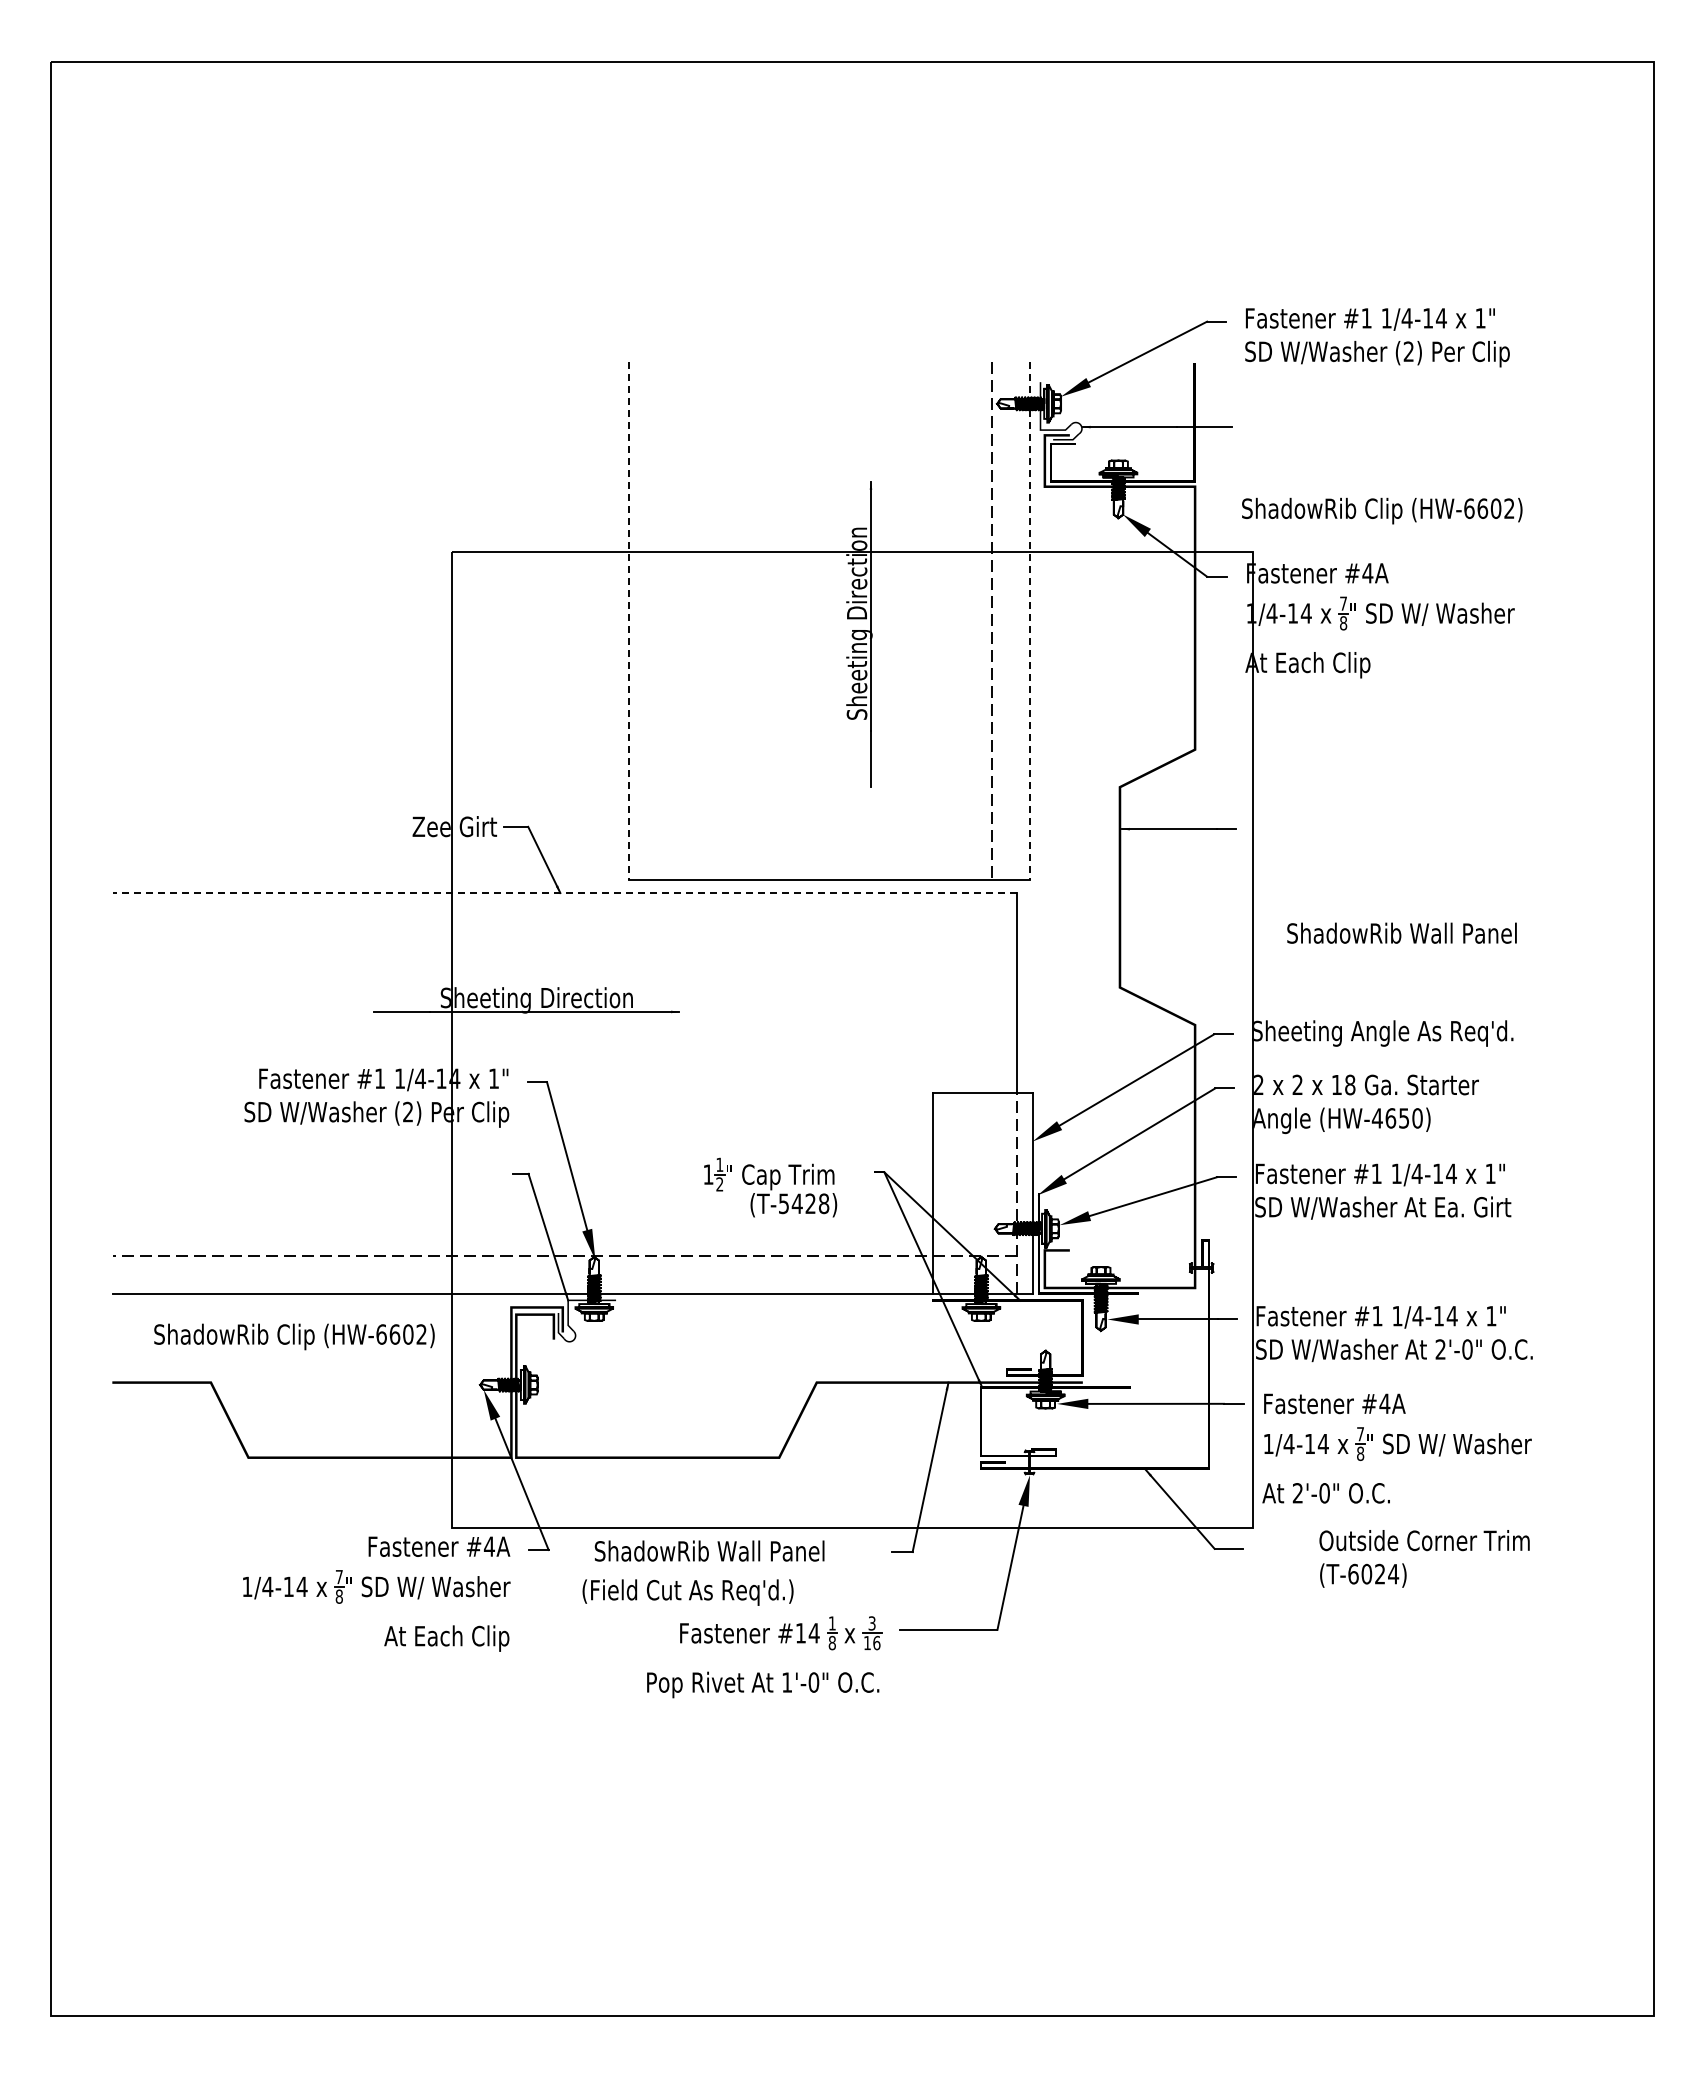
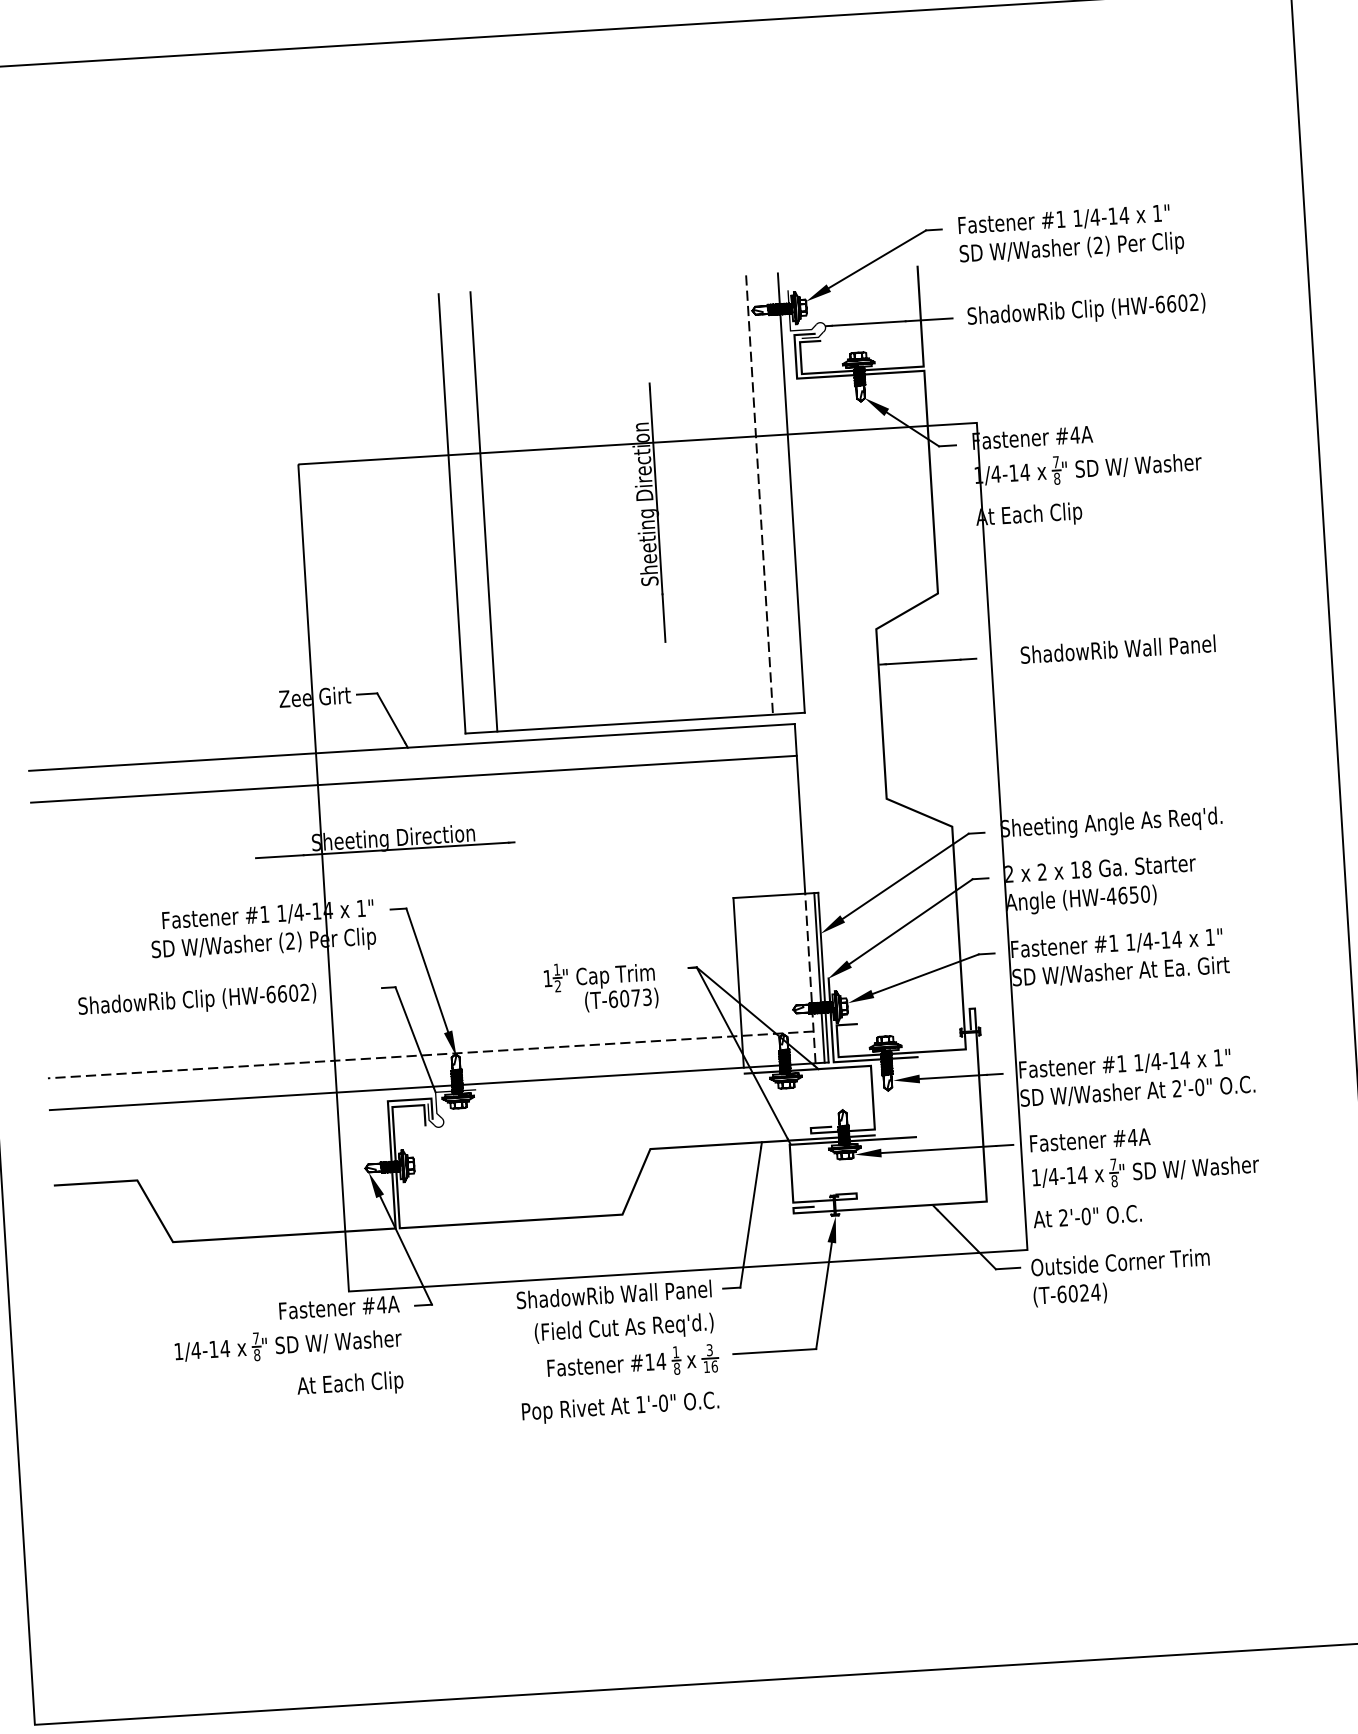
text: (1382, 510) -> (1086, 310), moved
line: (666, 620) -> (483, 511), added
line: (629, 621) -> (452, 514), dashed -> solid
line: (1029, 621) -> (791, 493), dashed -> solid
line: (564, 892) -> (411, 747), dashed -> solid
line: (565, 930) -> (414, 779), added
text: (1401, 932) -> (1117, 648), moved
line: (1028, 1193) -> (819, 977), added
text: (803, 1203) -> (629, 998), (T-5428) -> (T-6073)
text: (294, 1336) -> (197, 1000), moved
text: (709, 1550) -> (613, 1294), moved
text: (1424, 1558) -> (1121, 1277), moved
text: (687, 1592) -> (623, 1329), moved

